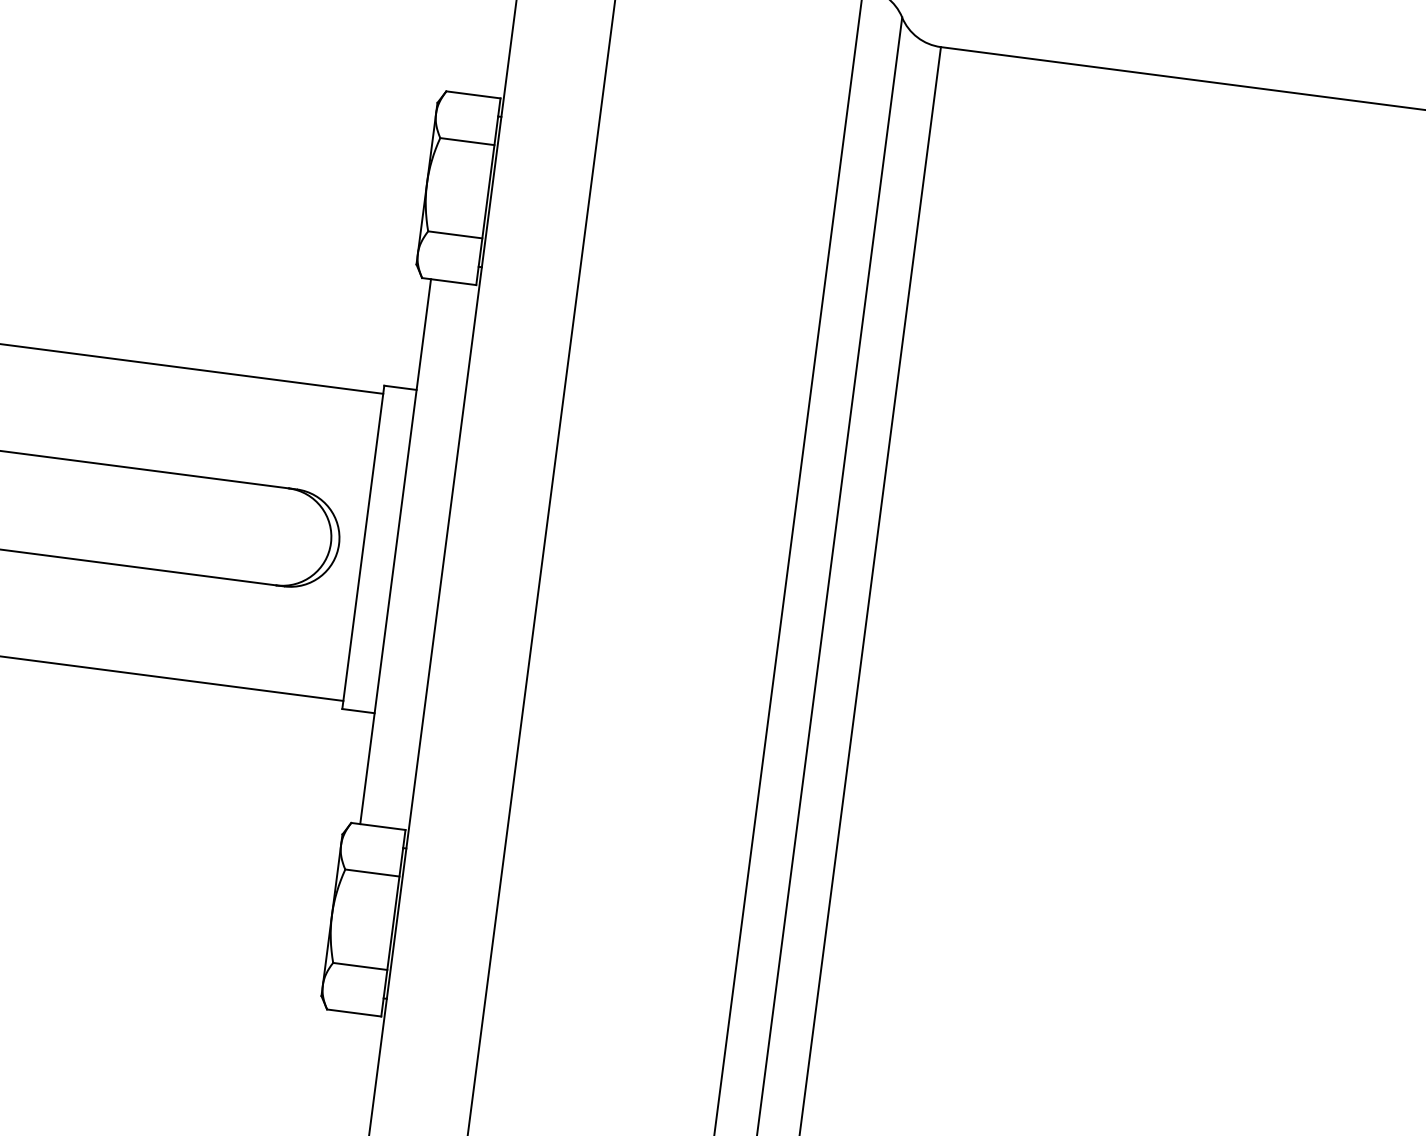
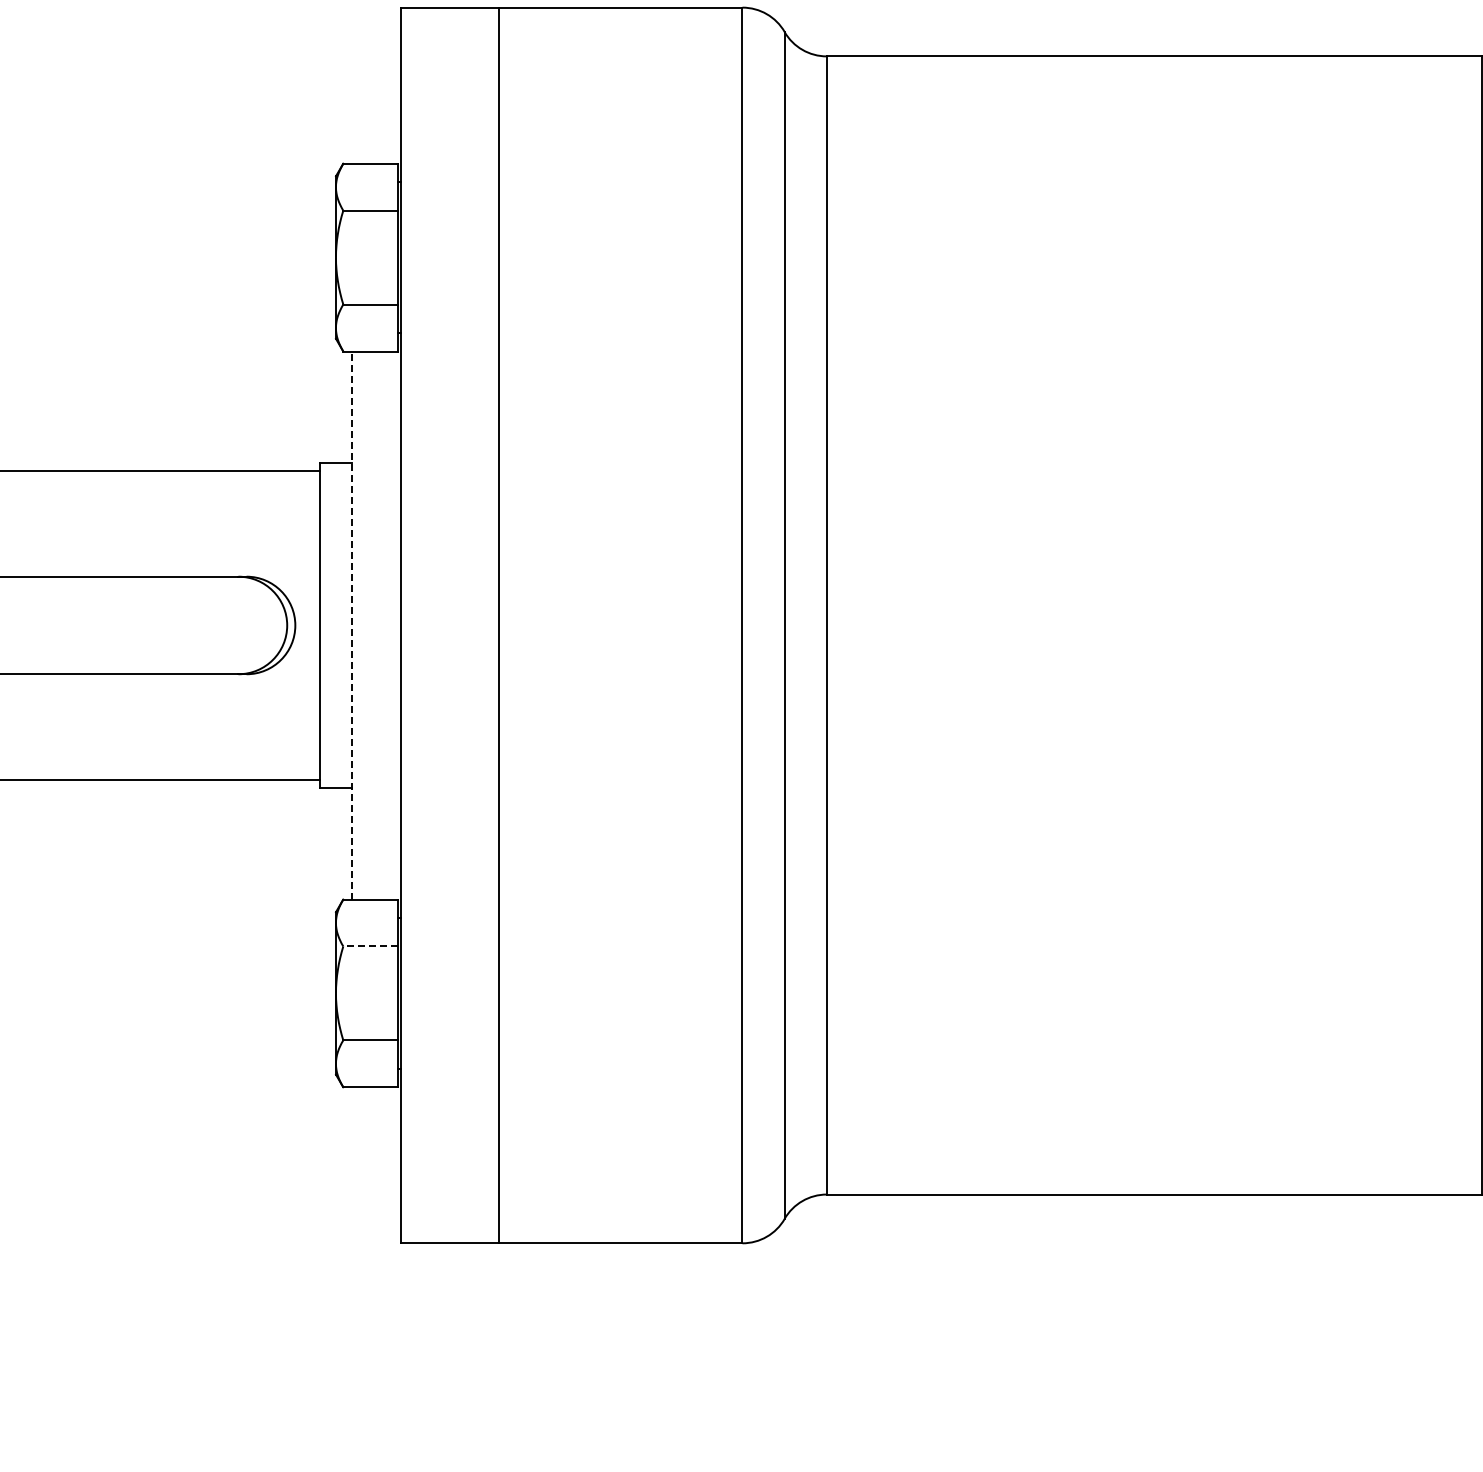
line: (395, 551) -> (352, 625), solid -> dashed
line: (372, 873) -> (370, 946), solid -> dashed

